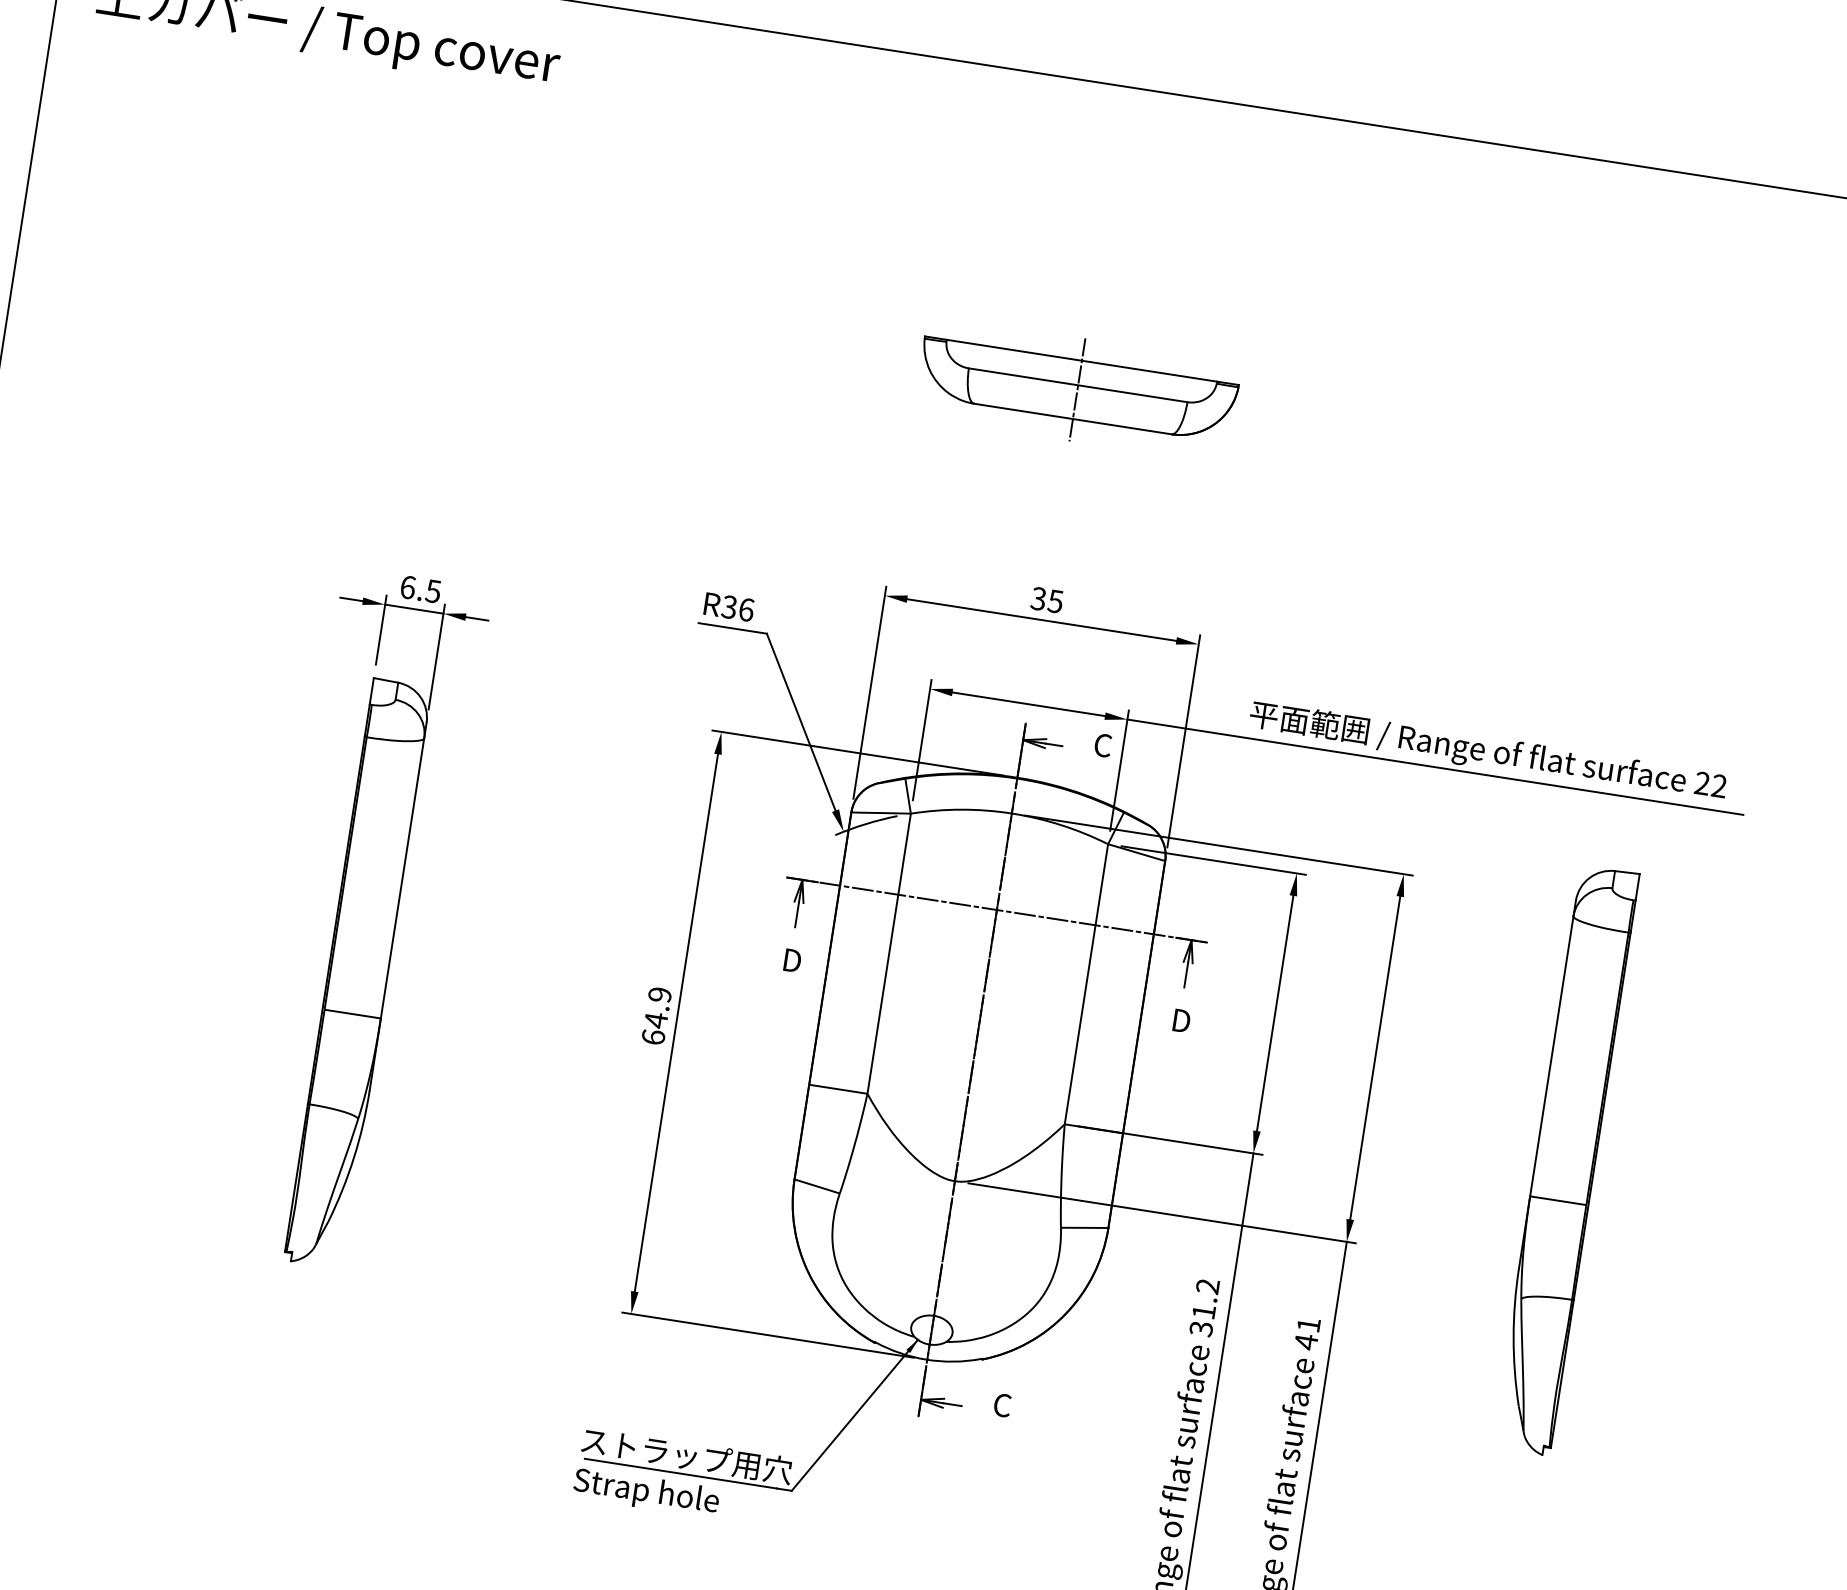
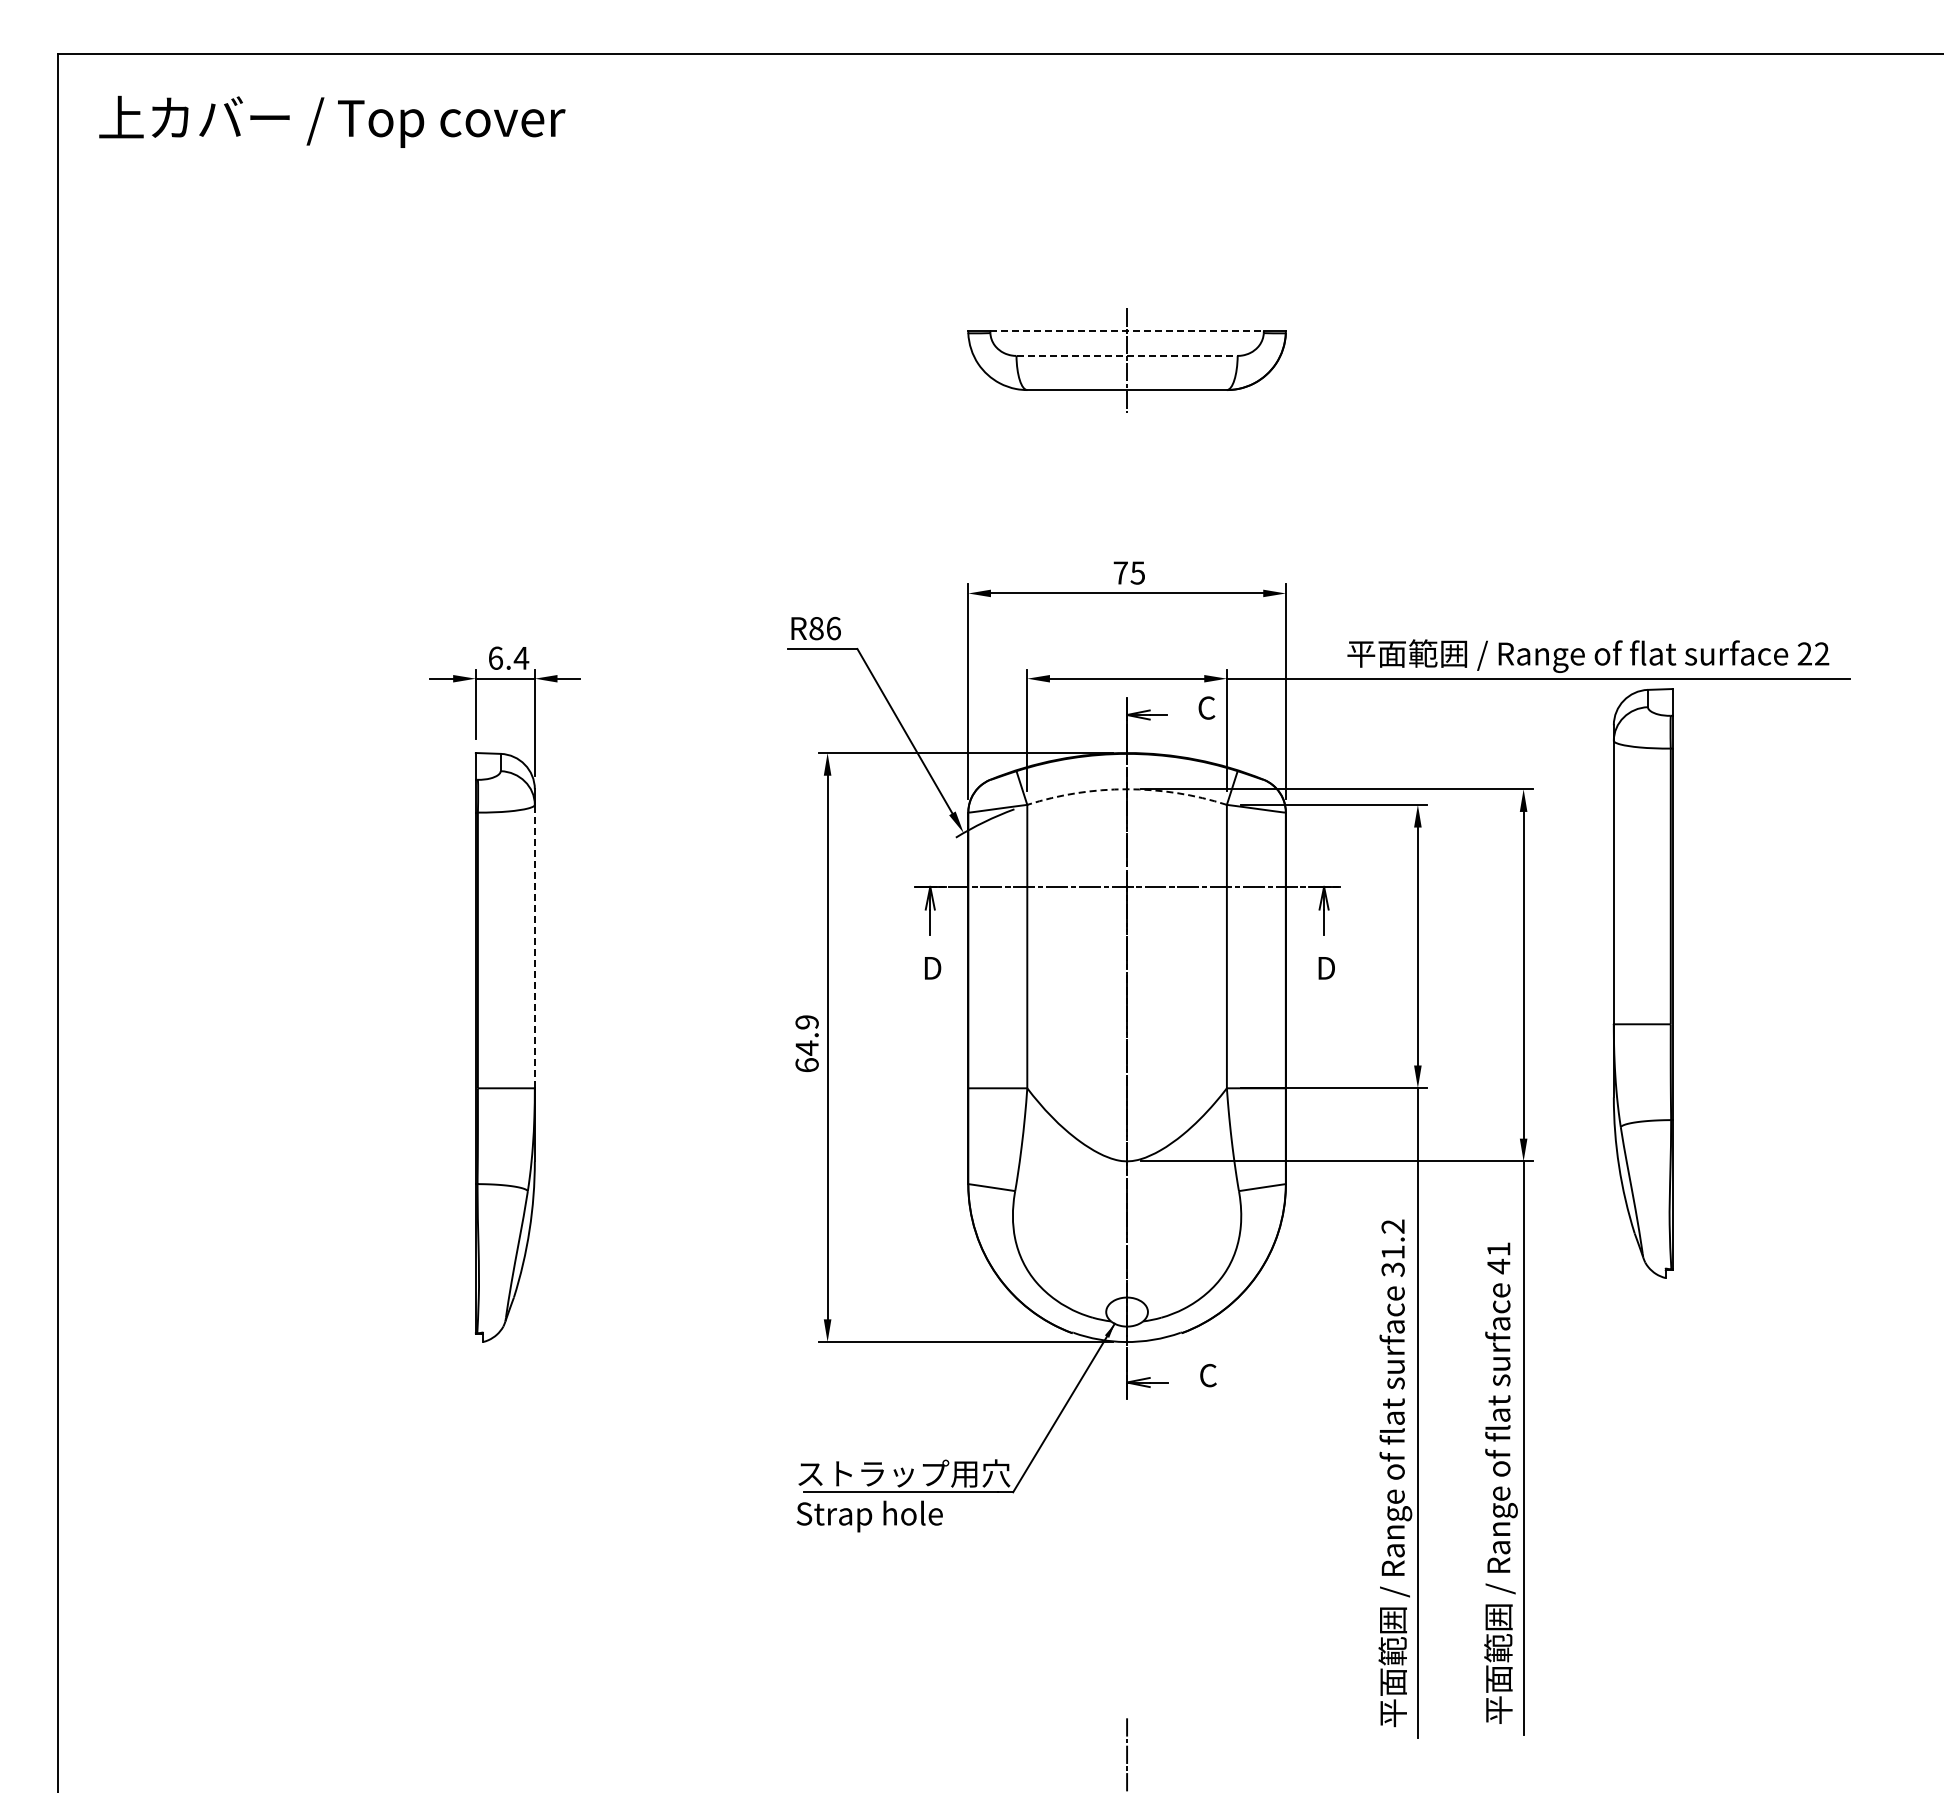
line: (1082, 361) -> (1127, 331), solid -> dashed
line: (1078, 384) -> (1127, 355), solid -> dashed
text: (433, 591) -> (521, 658), 6.5 -> 6.4
text: (1038, 598) -> (1120, 572), 35 -> 75
text: (729, 607) -> (816, 628), R36 -> R86
arc: (1012, 813) -> (1127, 789), solid -> dashed
line: (402, 878) -> (534, 946), solid -> dashed
part: (1564, 1160) -> (1642, 983), moved

